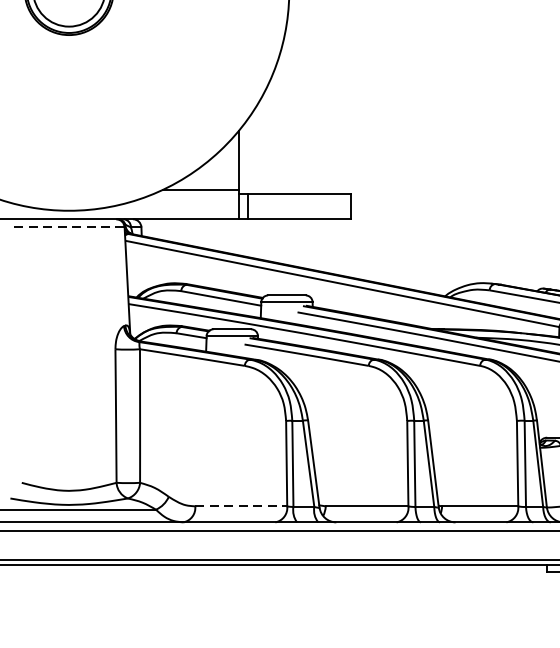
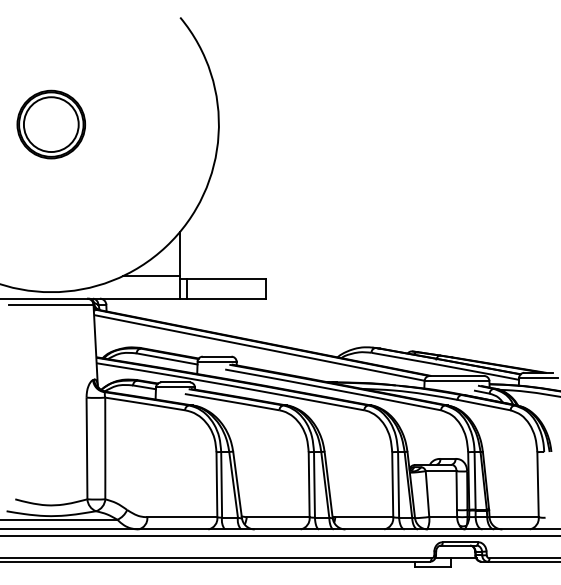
line: (68, 226) -> (50, 304), dashed -> solid
line: (241, 506) -> (182, 517), dashed -> solid

